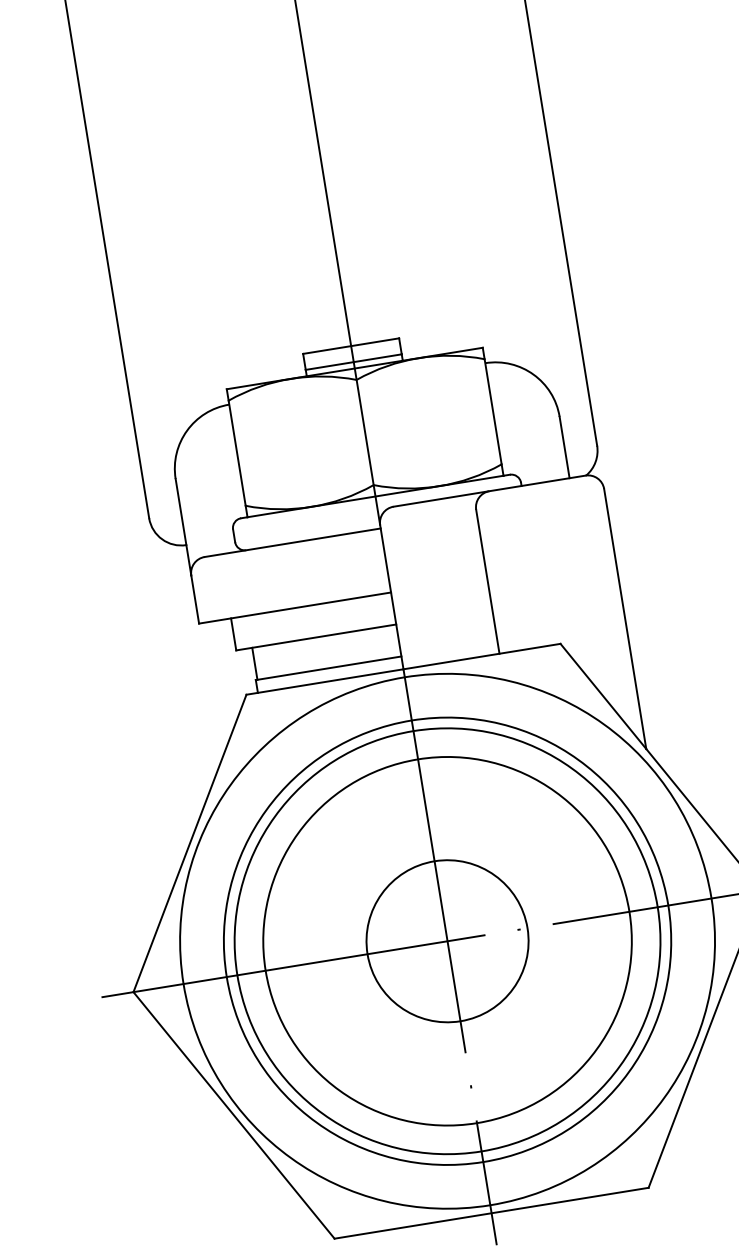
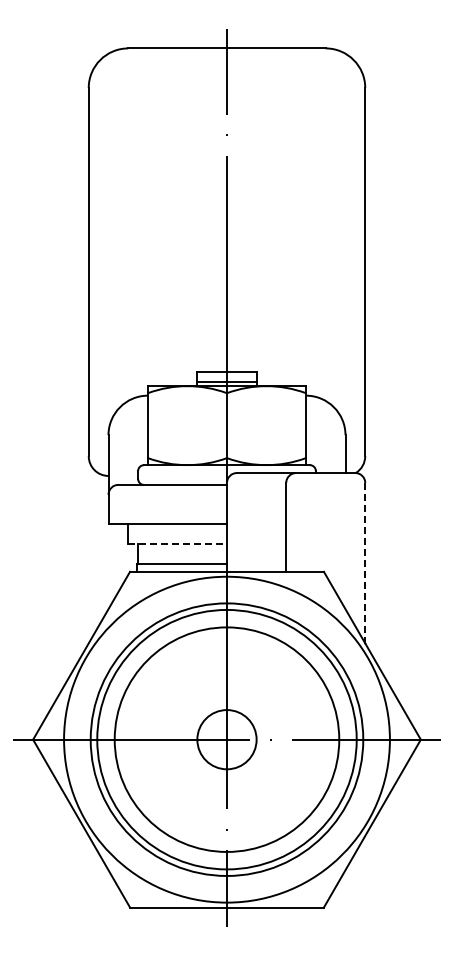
line: (625, 619) -> (365, 563), solid -> dashed
line: (317, 637) -> (178, 544), solid -> dashed
circle: (446, 941) -> (226, 739), size x0.6

